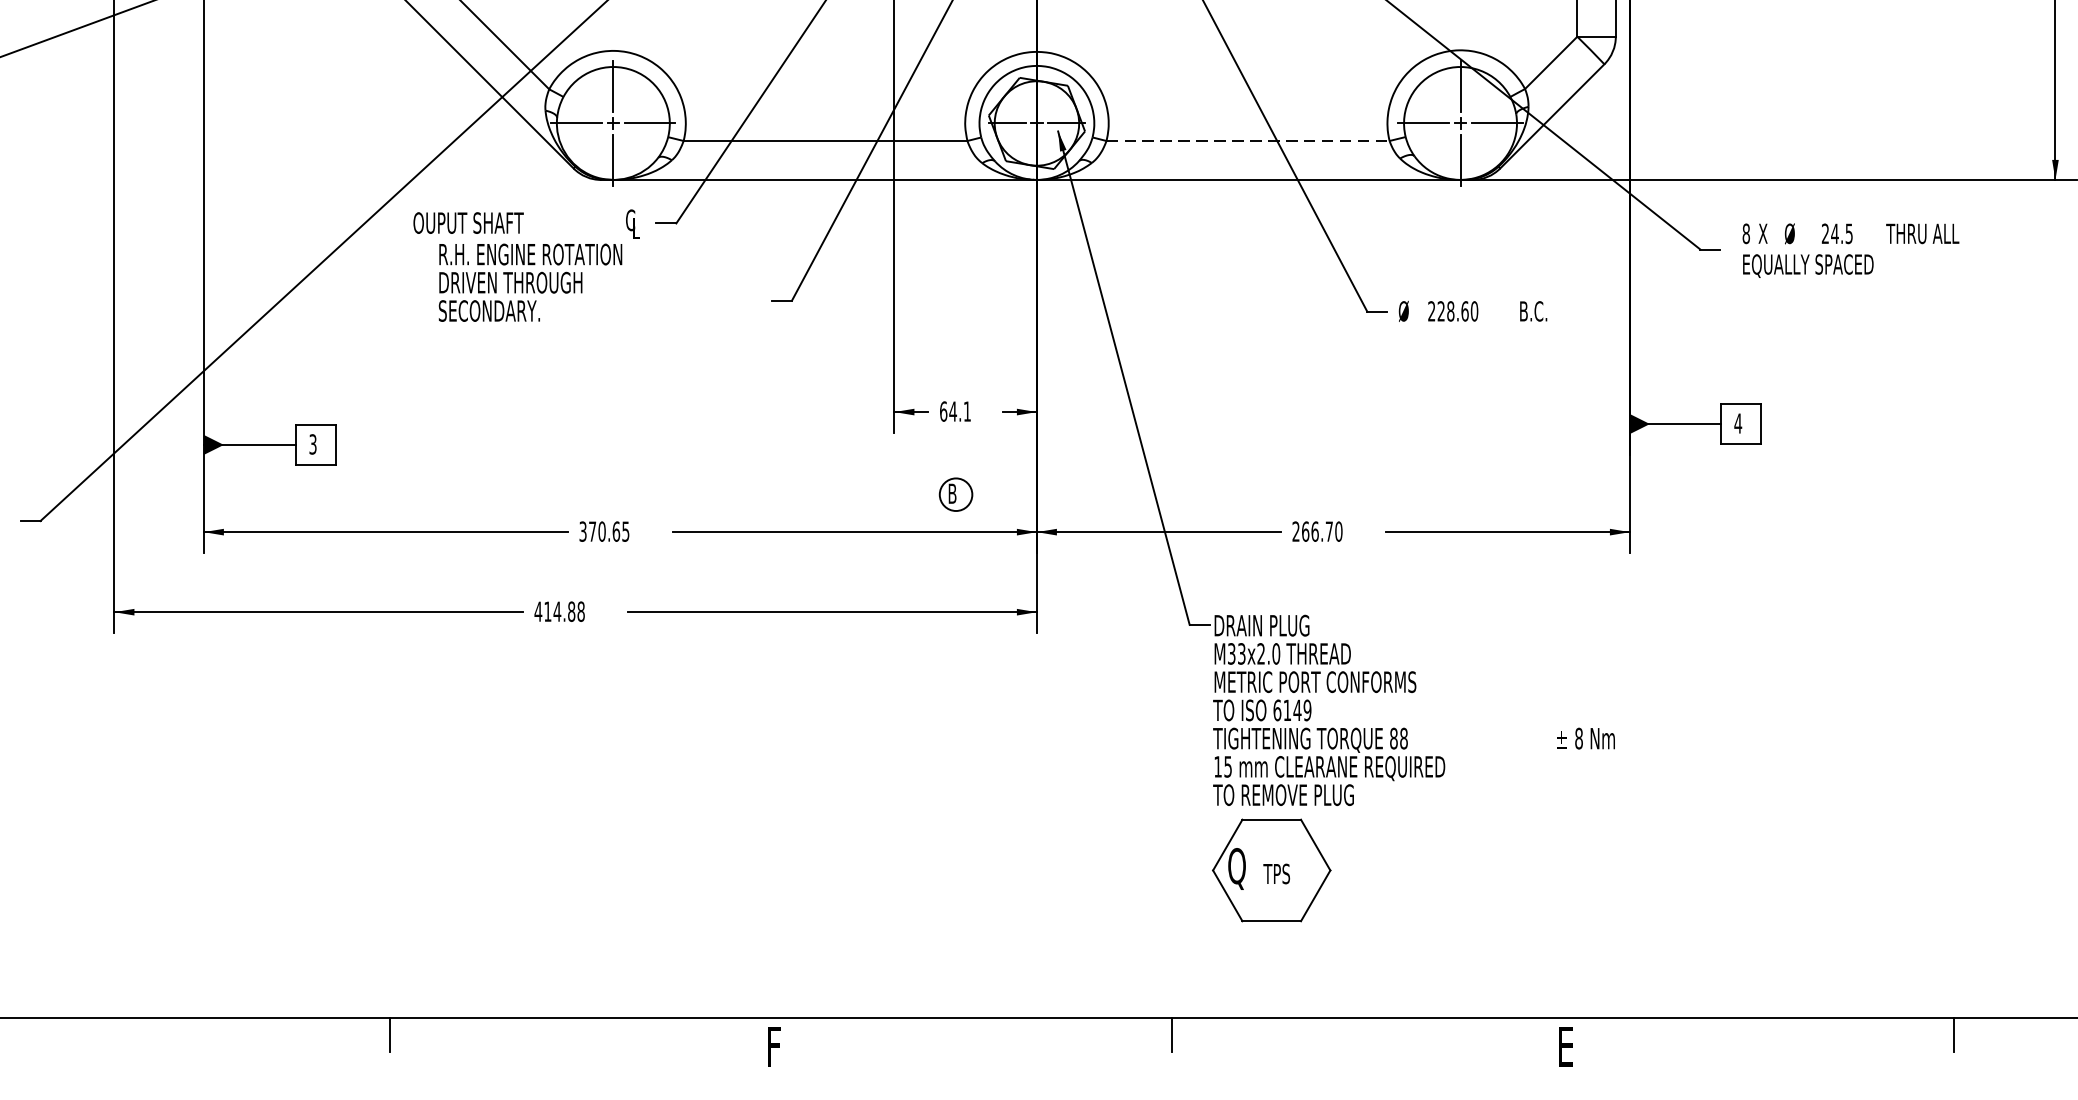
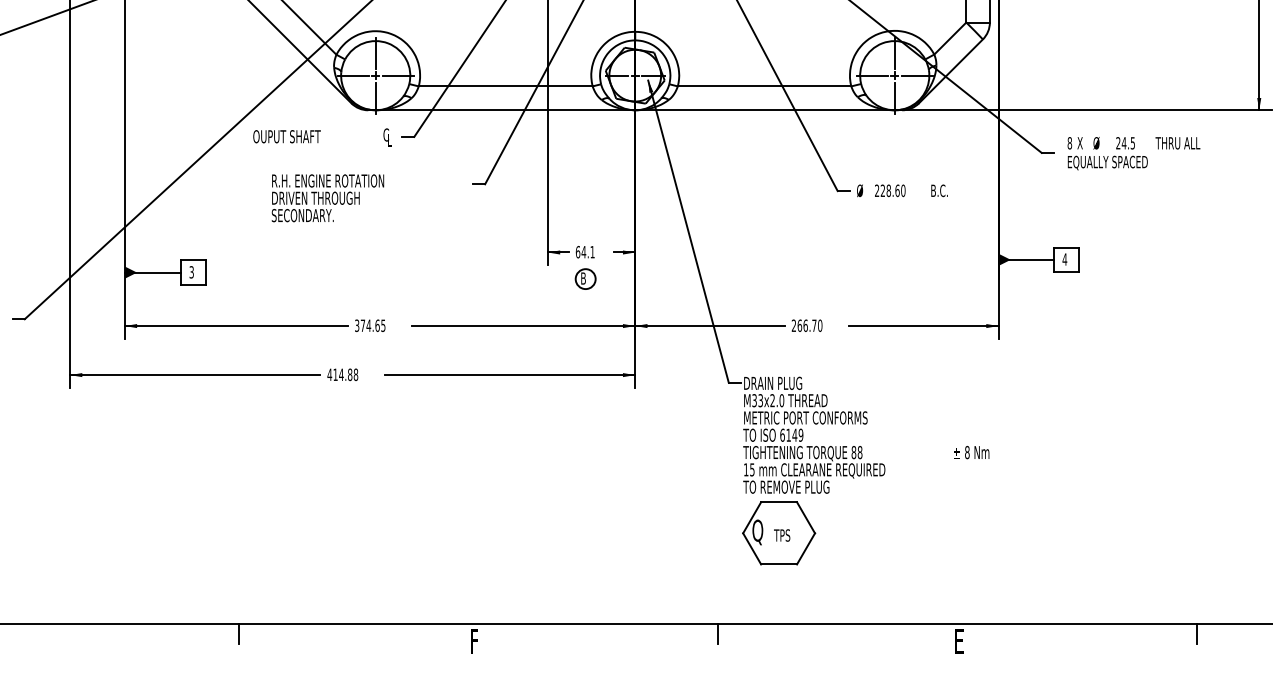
line: (1247, 141) -> (764, 86), dashed -> solid
text: (529, 283) -> (327, 198), moved
part: (955, 493) -> (585, 278), moved
text: (601, 531) -> (368, 325), 370.65 -> 374.65

